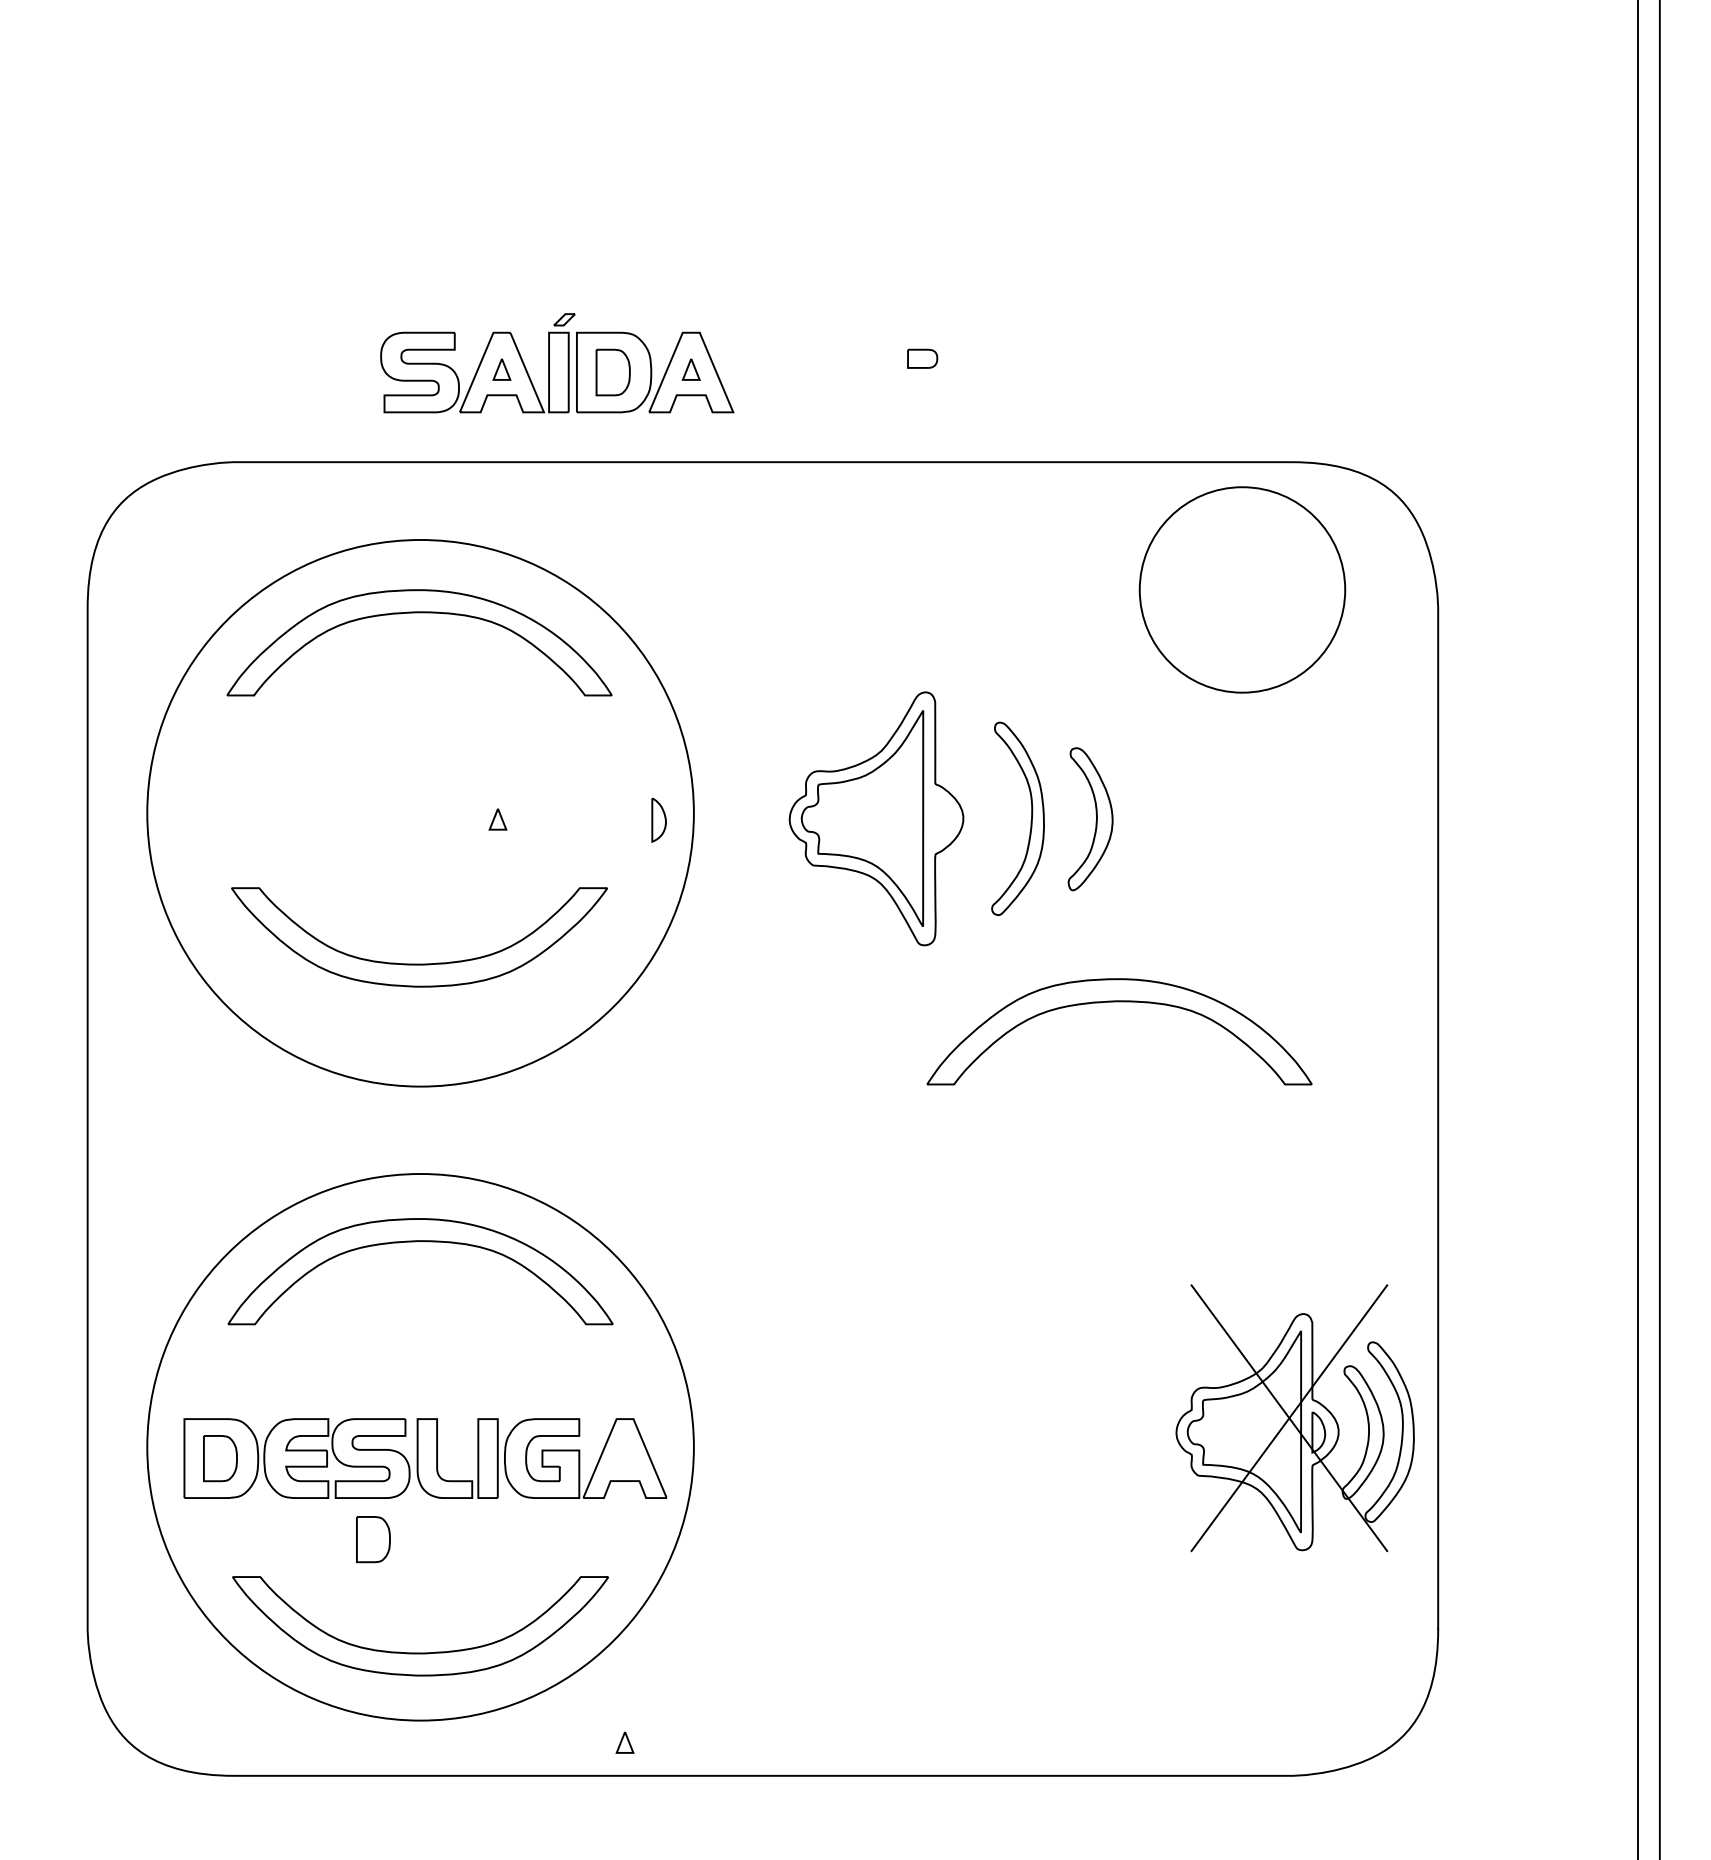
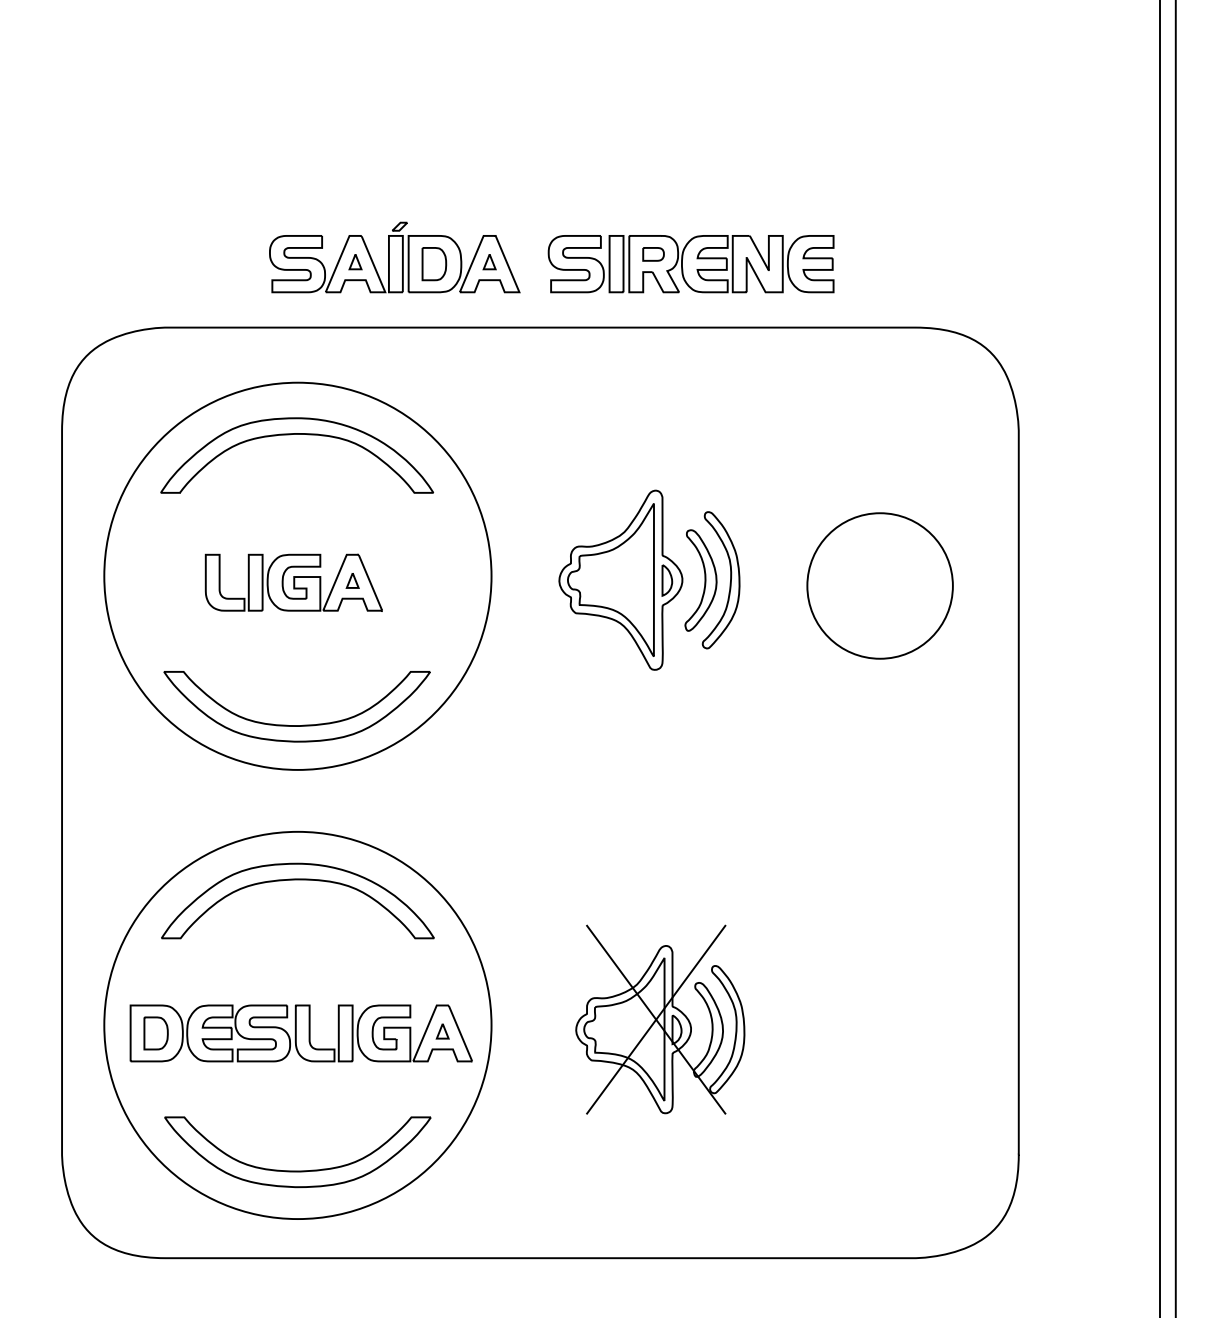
part: (975, 372) -> (691, 264), added
part: (1242, 589) -> (880, 585), moved
part: (658, 819) -> (666, 580), moved
part: (1090, 819) -> (700, 580), moved
part: (414, 822) -> (293, 582), added
part: (419, 963) -> (297, 725), moved
part: (1119, 1002) -> (793, 710), removed
part: (1294, 1418) -> (659, 1019), moved
part: (373, 1539) -> (264, 1090), removed
part: (624, 1742) -> (442, 1031), moved

